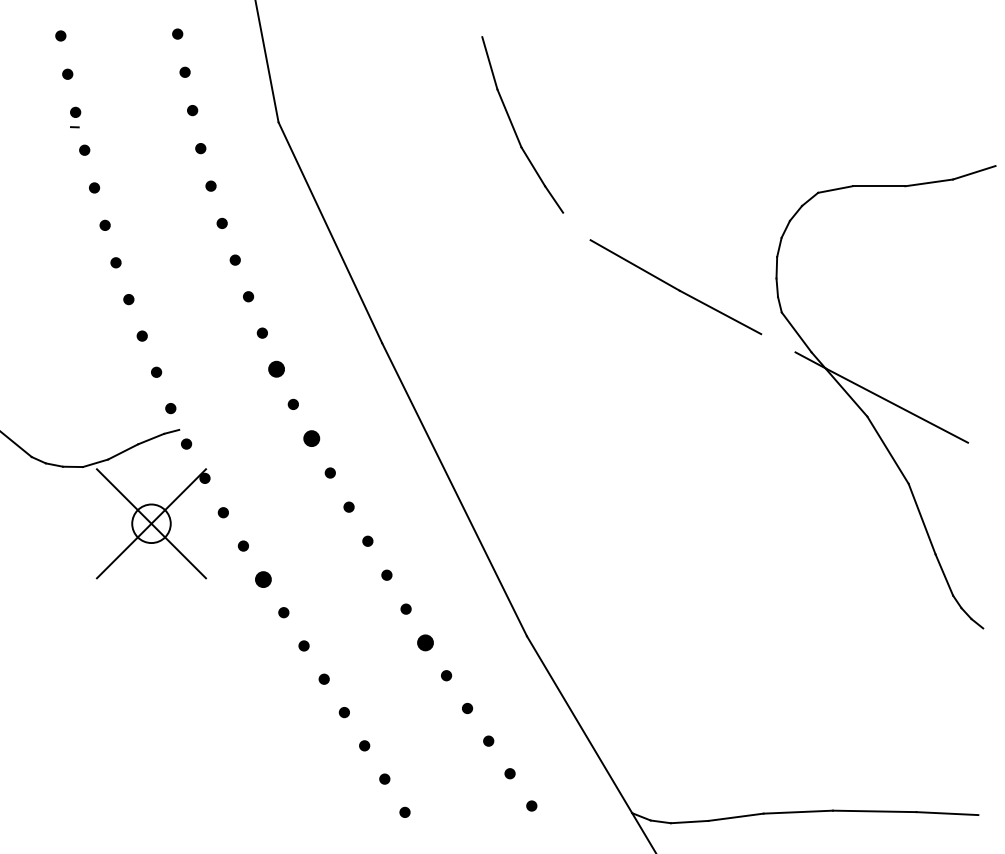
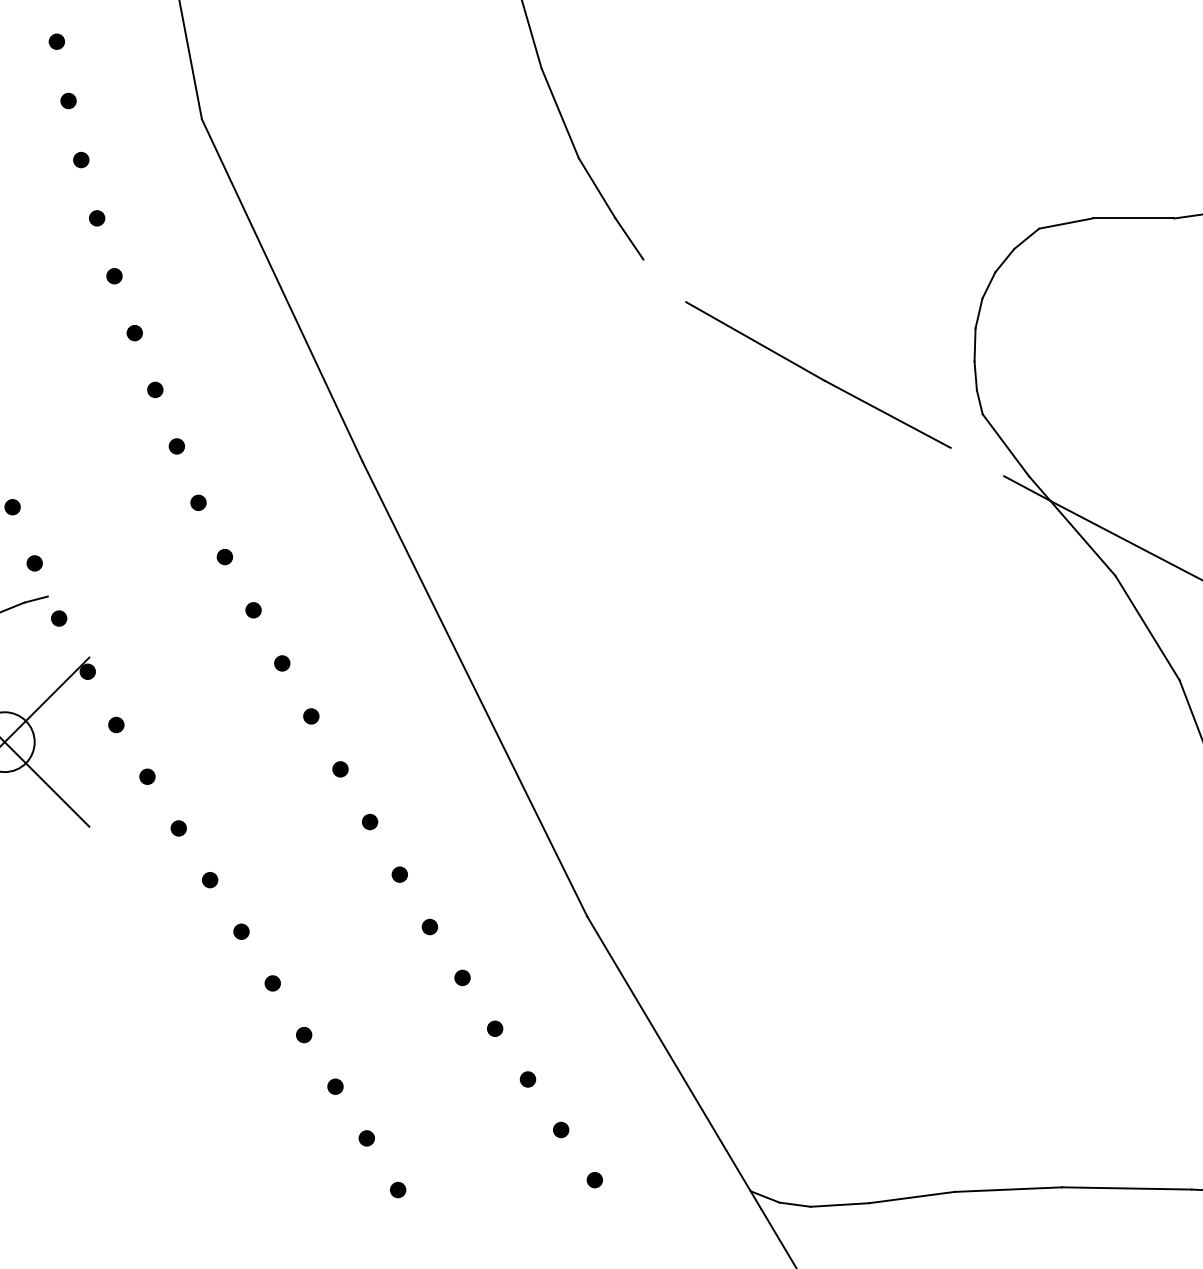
part: (275, 369) -> (197, 502), size x0.62
part: (311, 438) -> (253, 609), size x0.62
part: (263, 578) -> (178, 827), size x0.62
part: (425, 642) -> (429, 926), size x0.62

